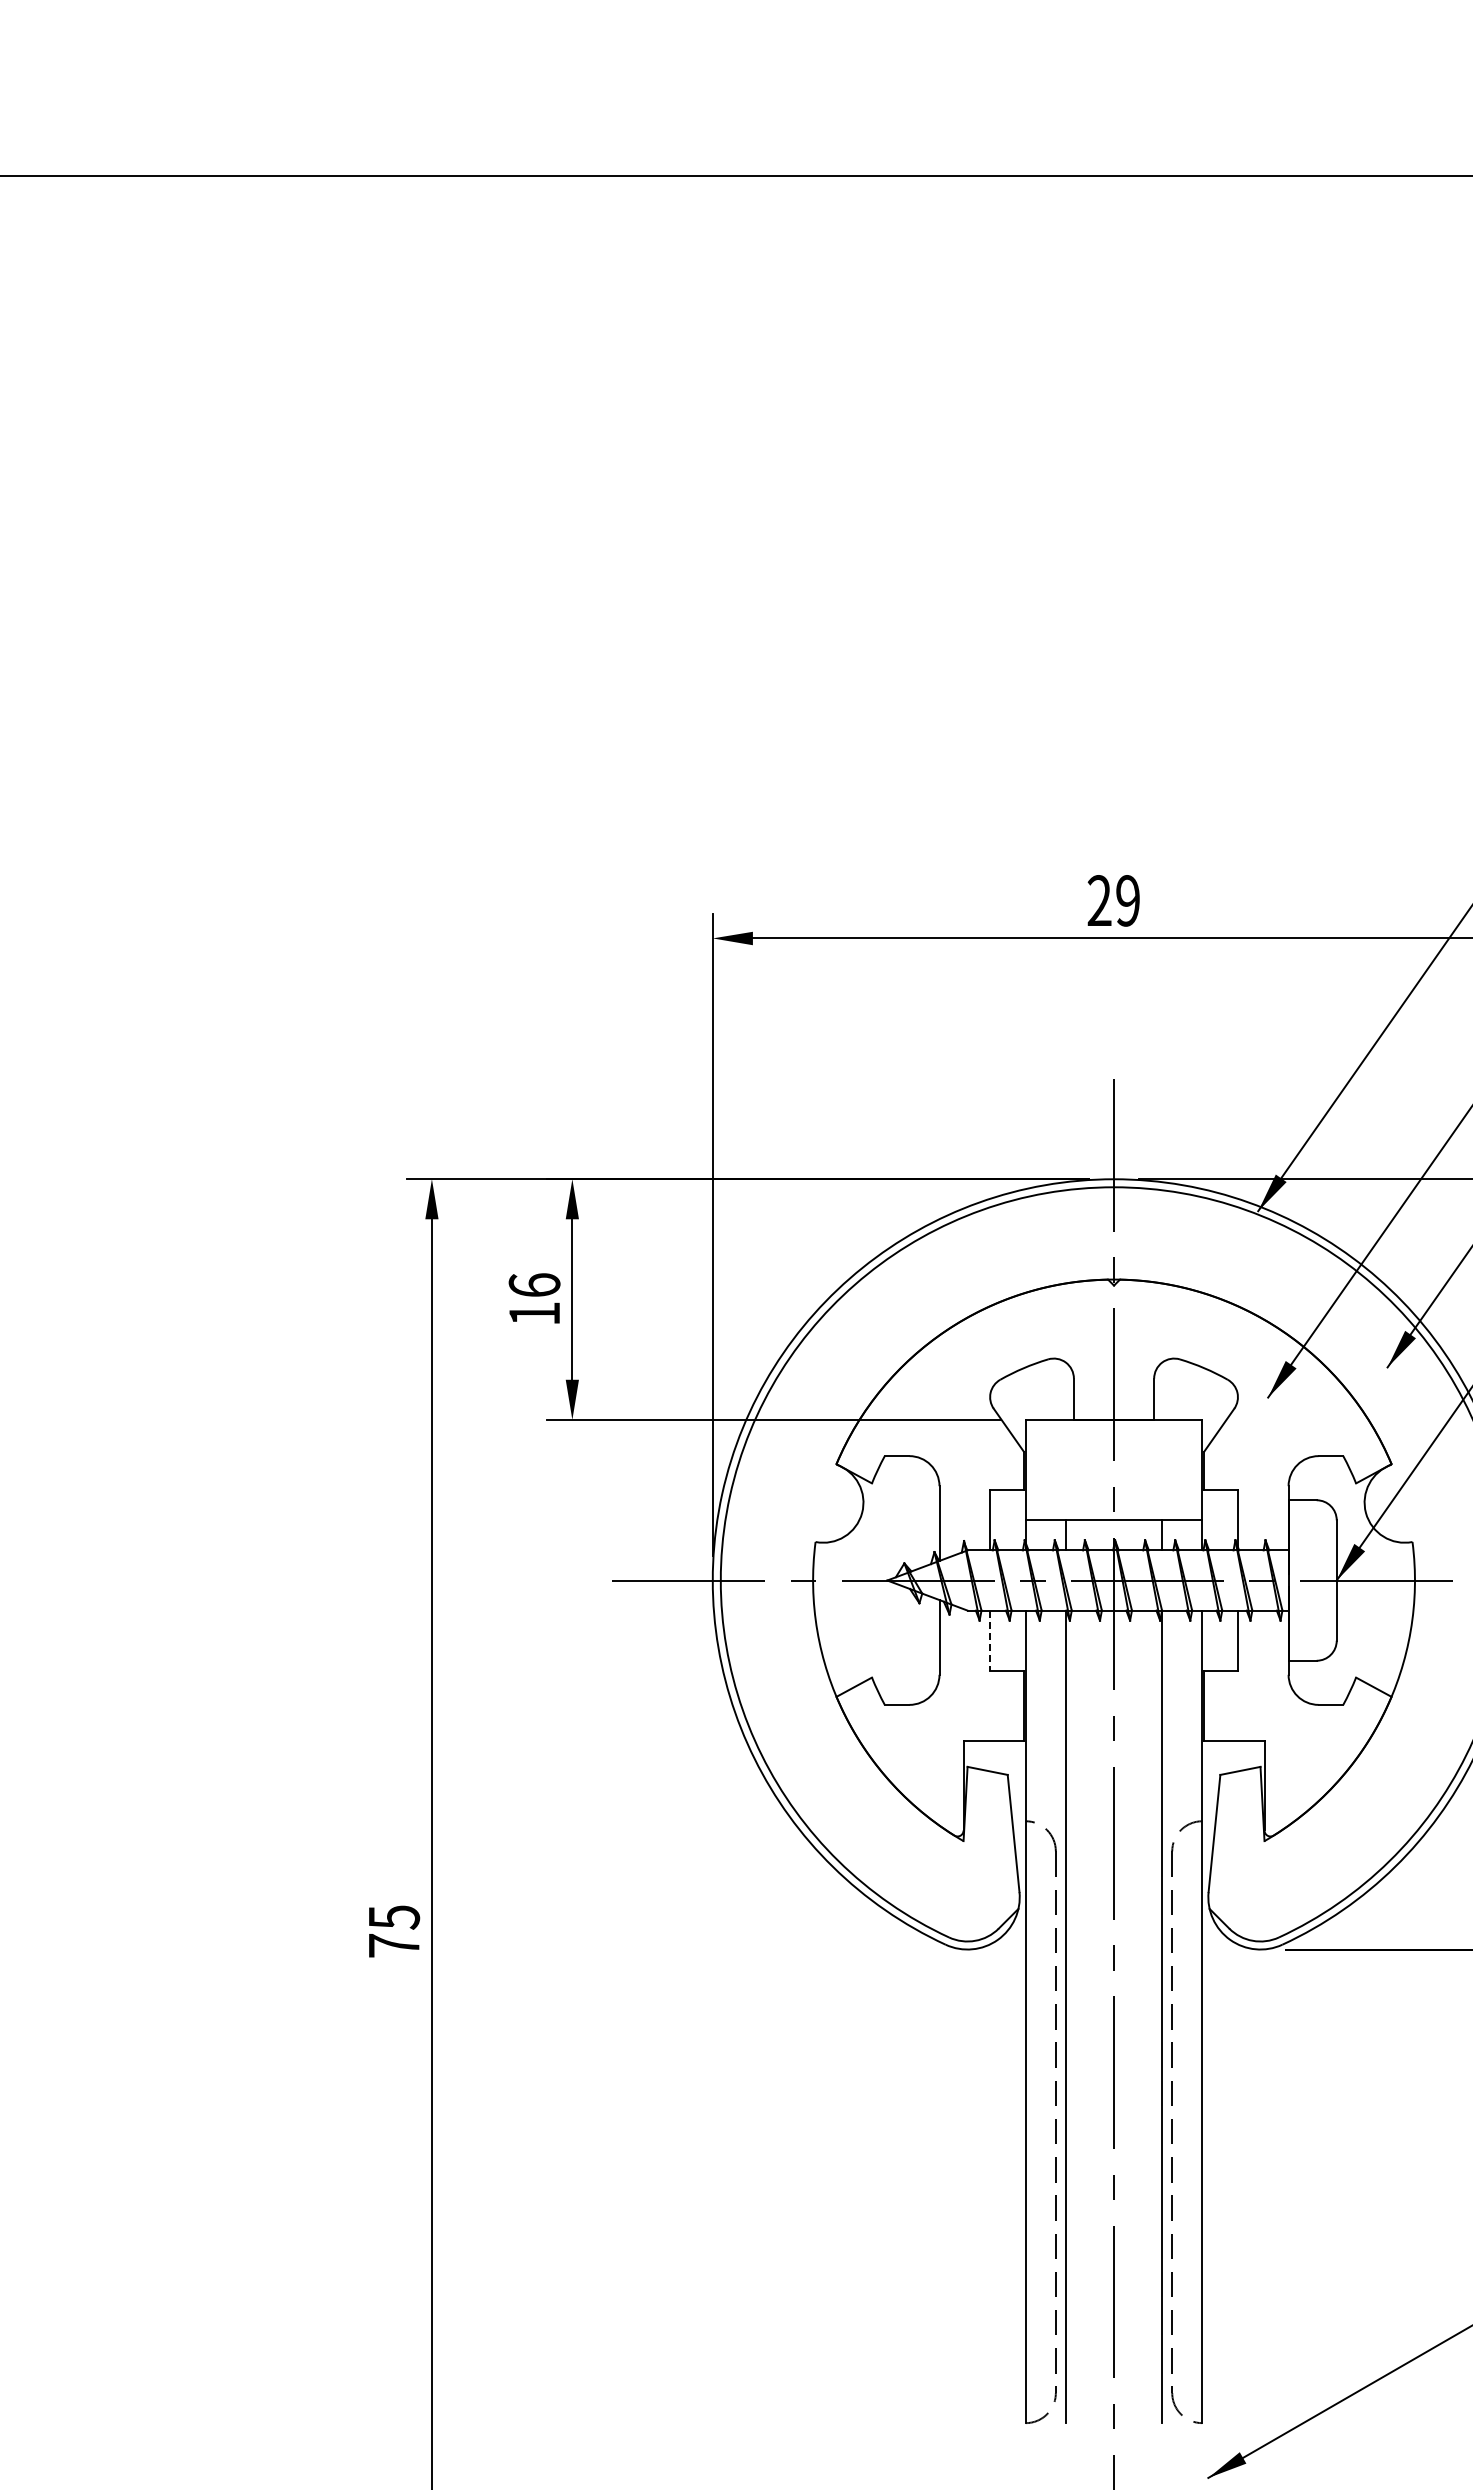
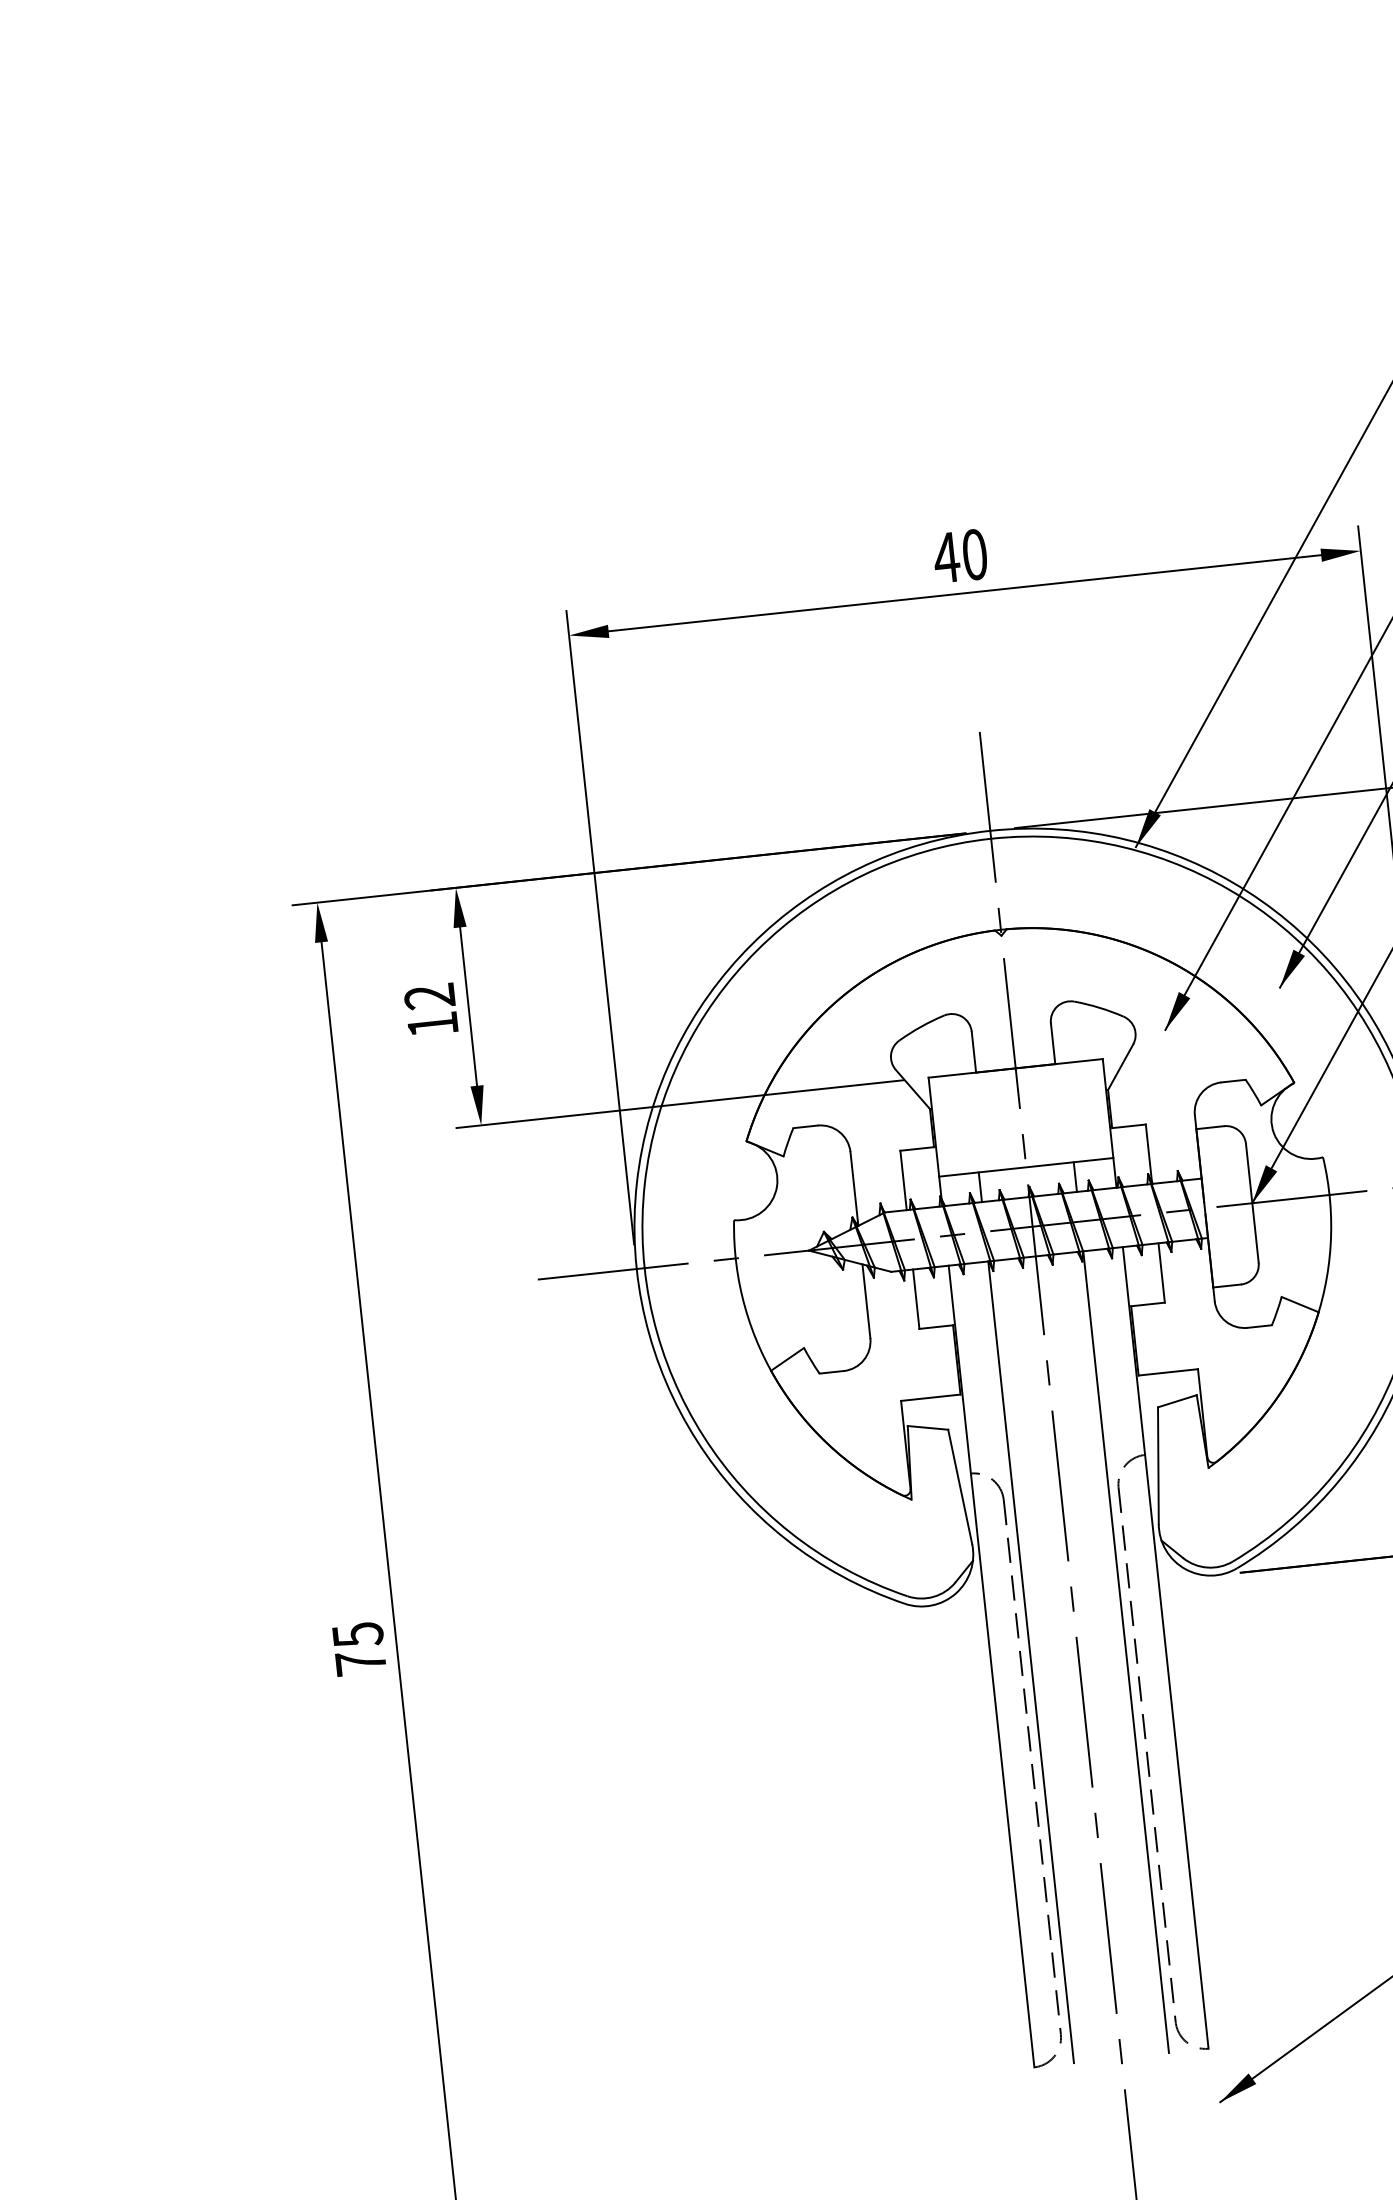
text: (1112, 900) -> (959, 555), 29 -> 40
text: (534, 1285) -> (429, 996), 16 -> 12
line: (989, 1641) -> (916, 1300), dashed -> solid

